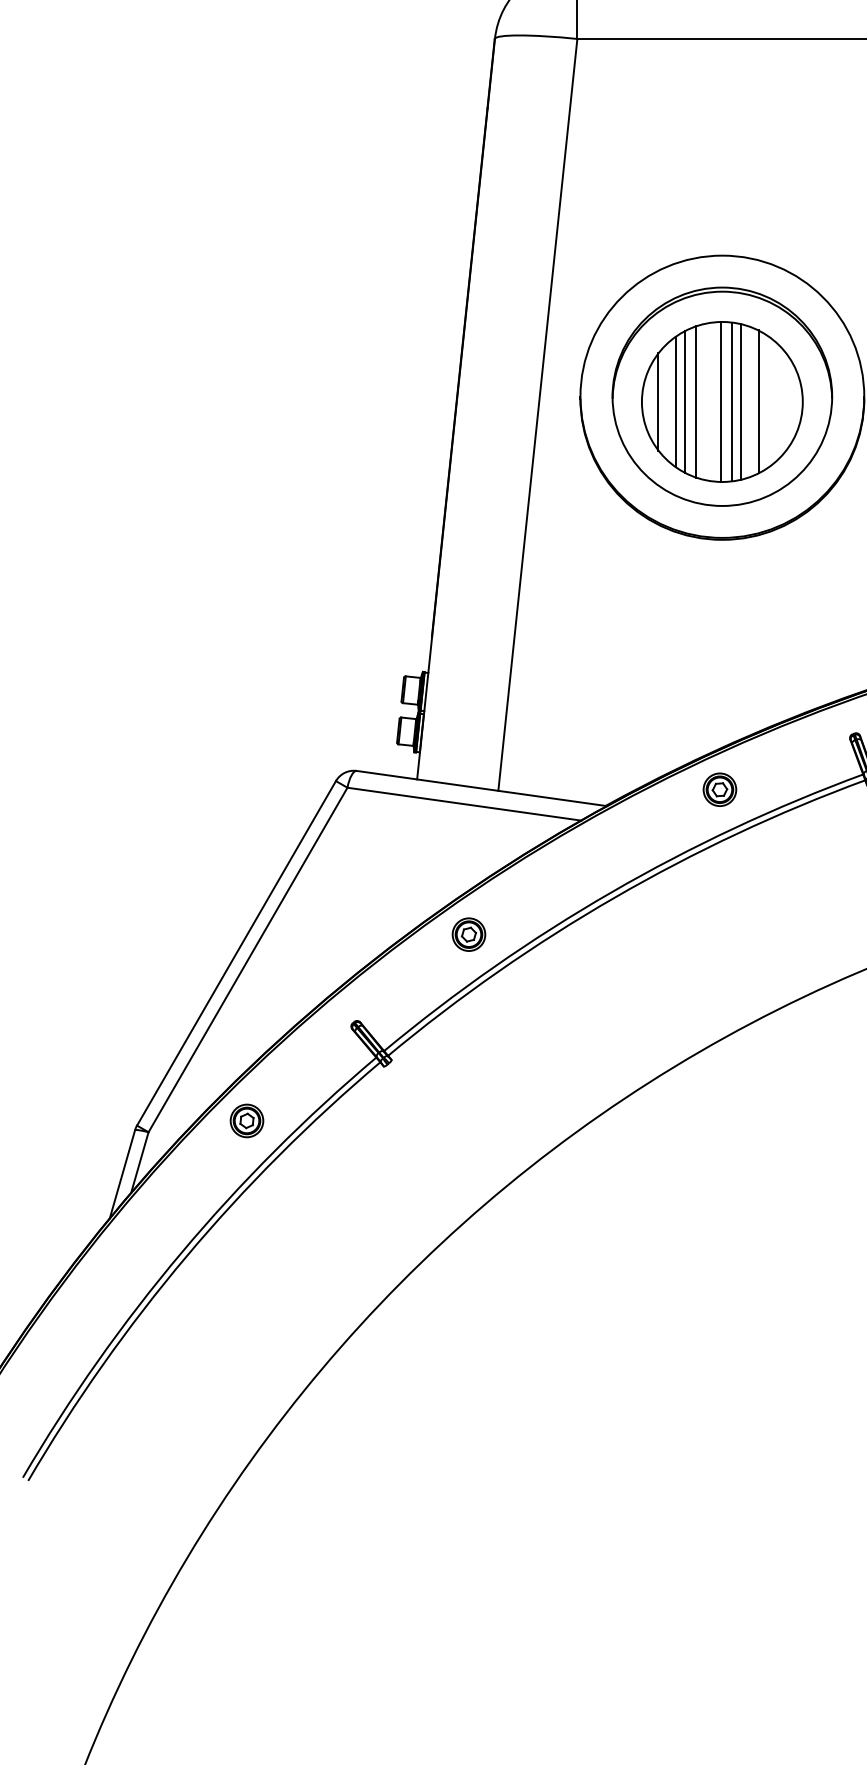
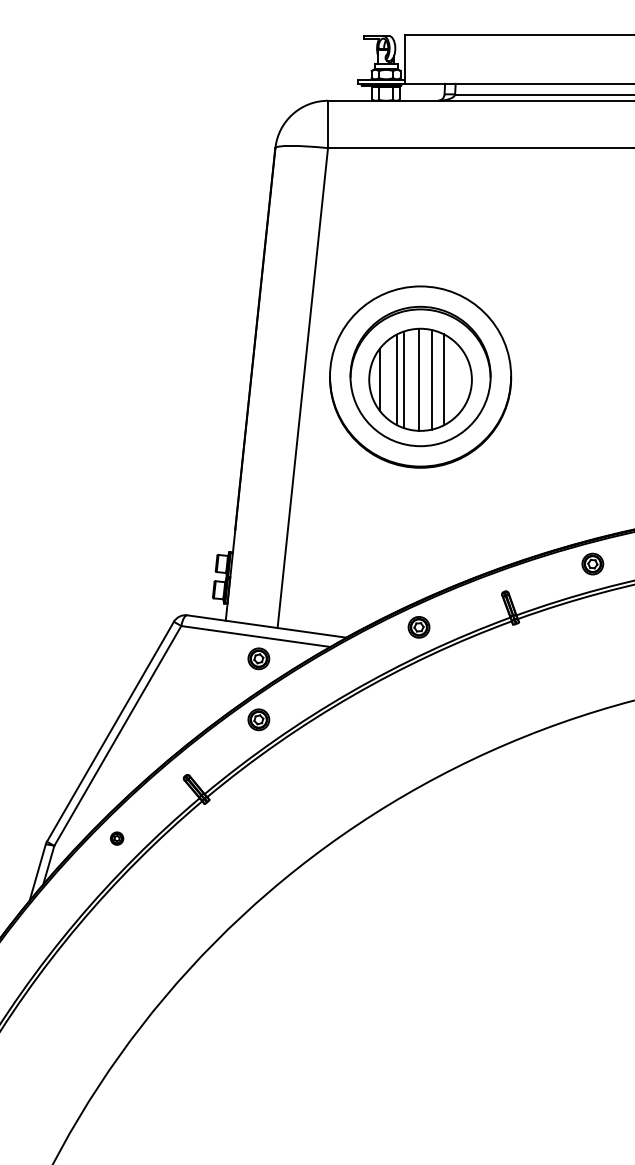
line: (676, 401) -> (391, 379), removed
line: (731, 401) -> (426, 379), removed
part: (468, 838) -> (258, 658), added
part: (245, 1120) -> (116, 838), size x0.6

